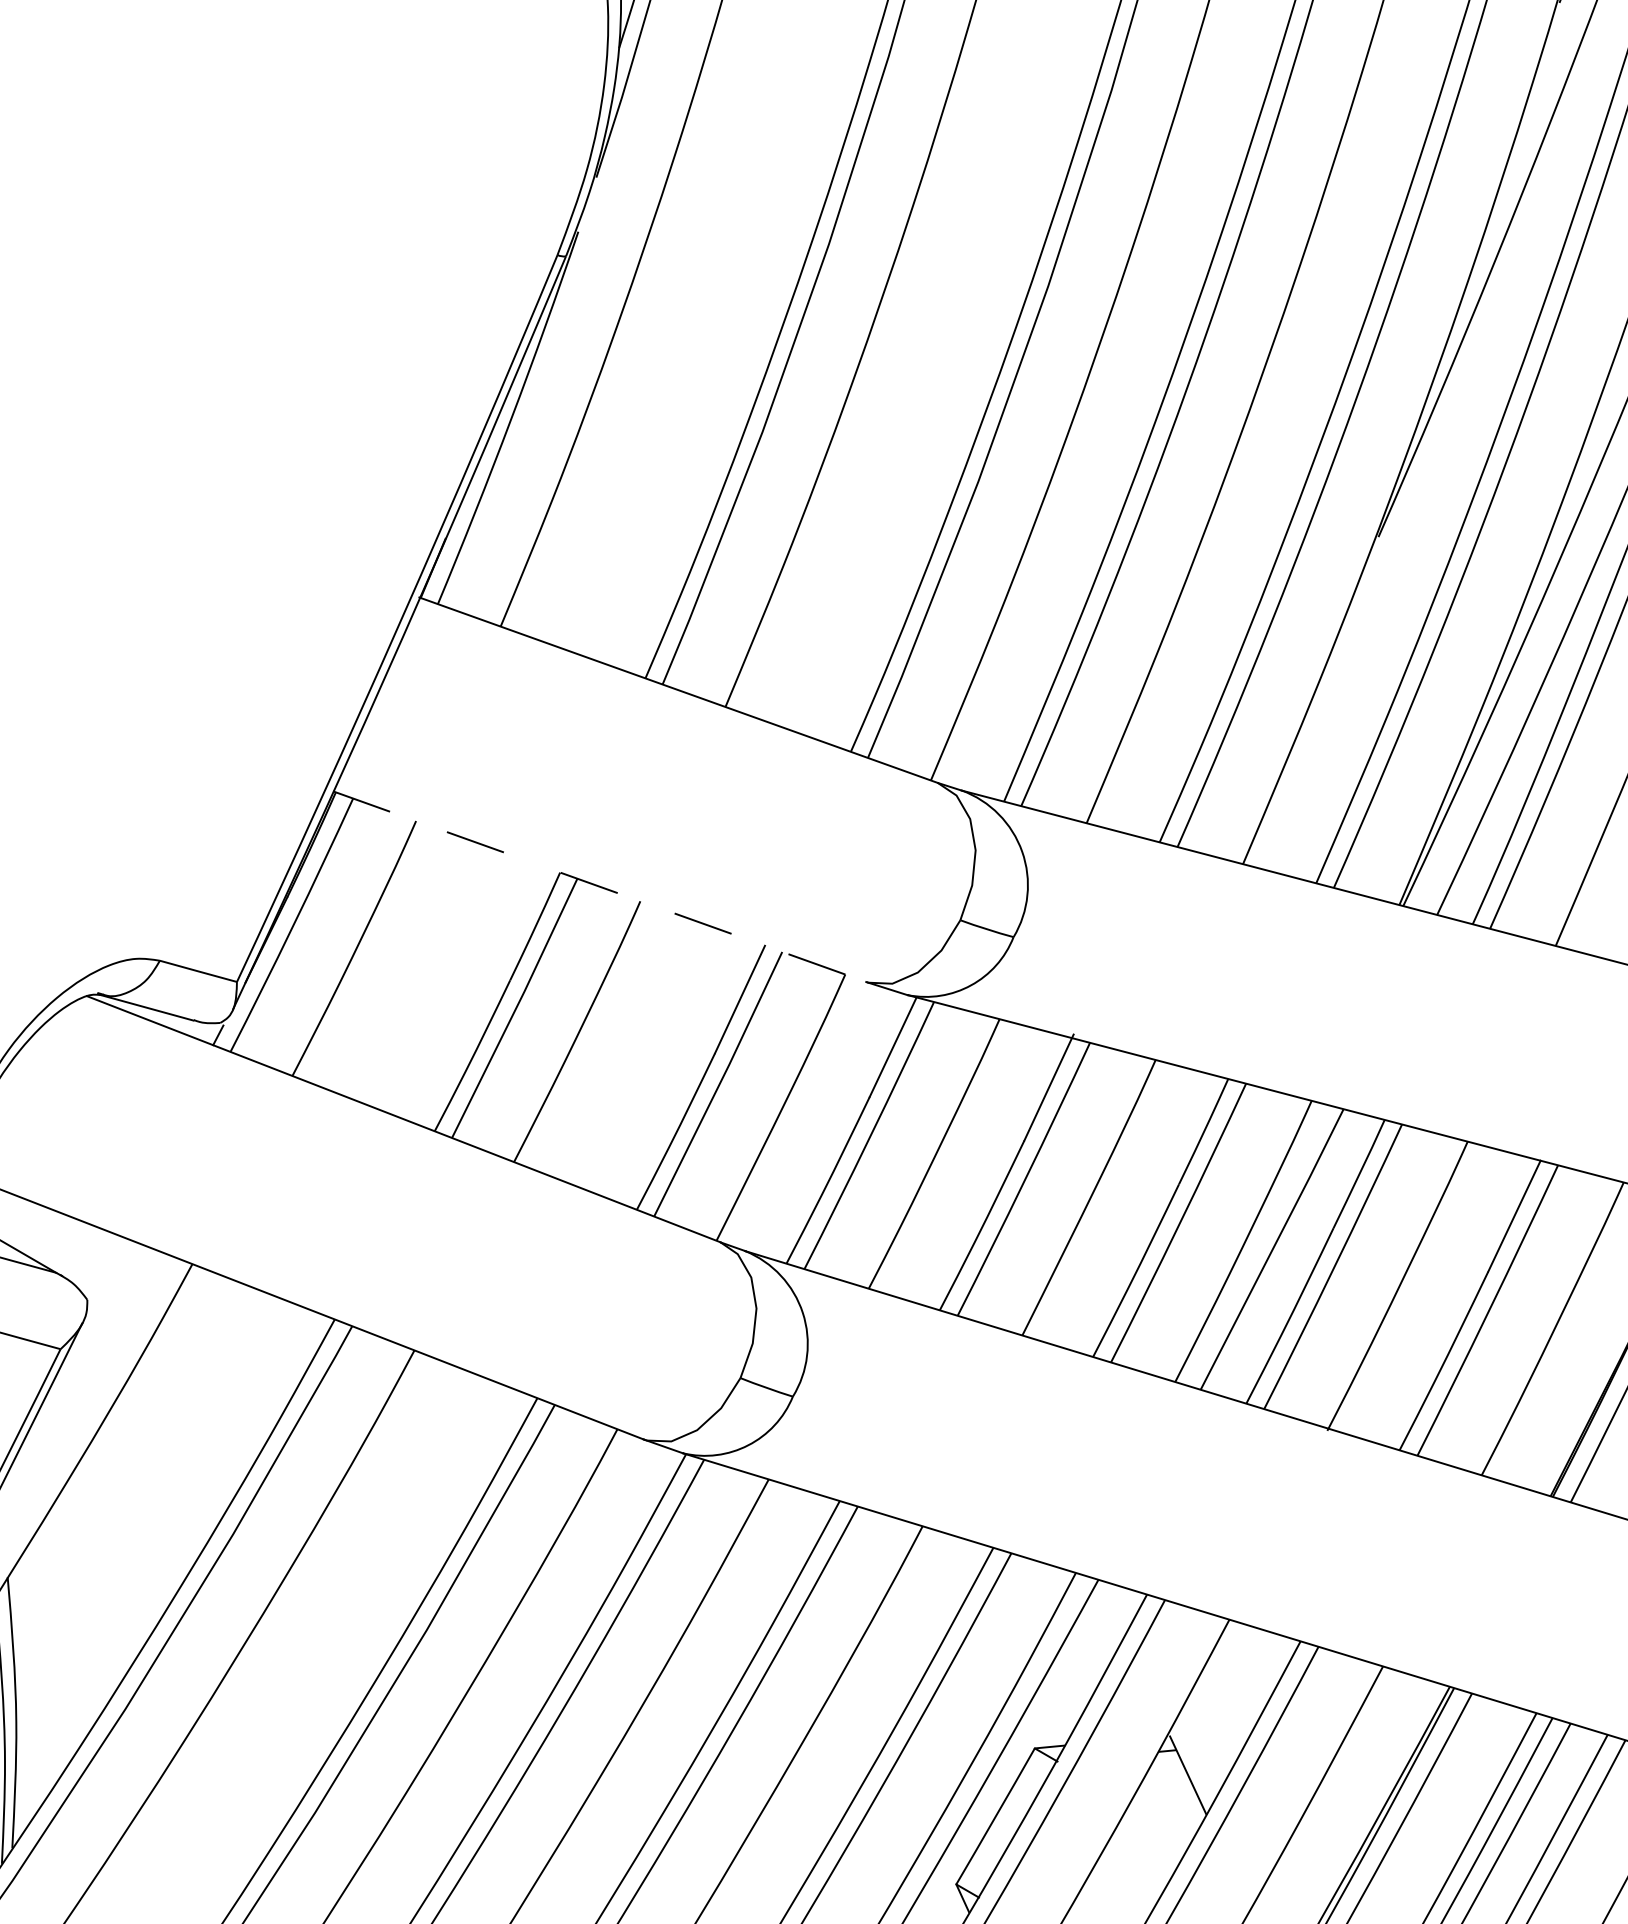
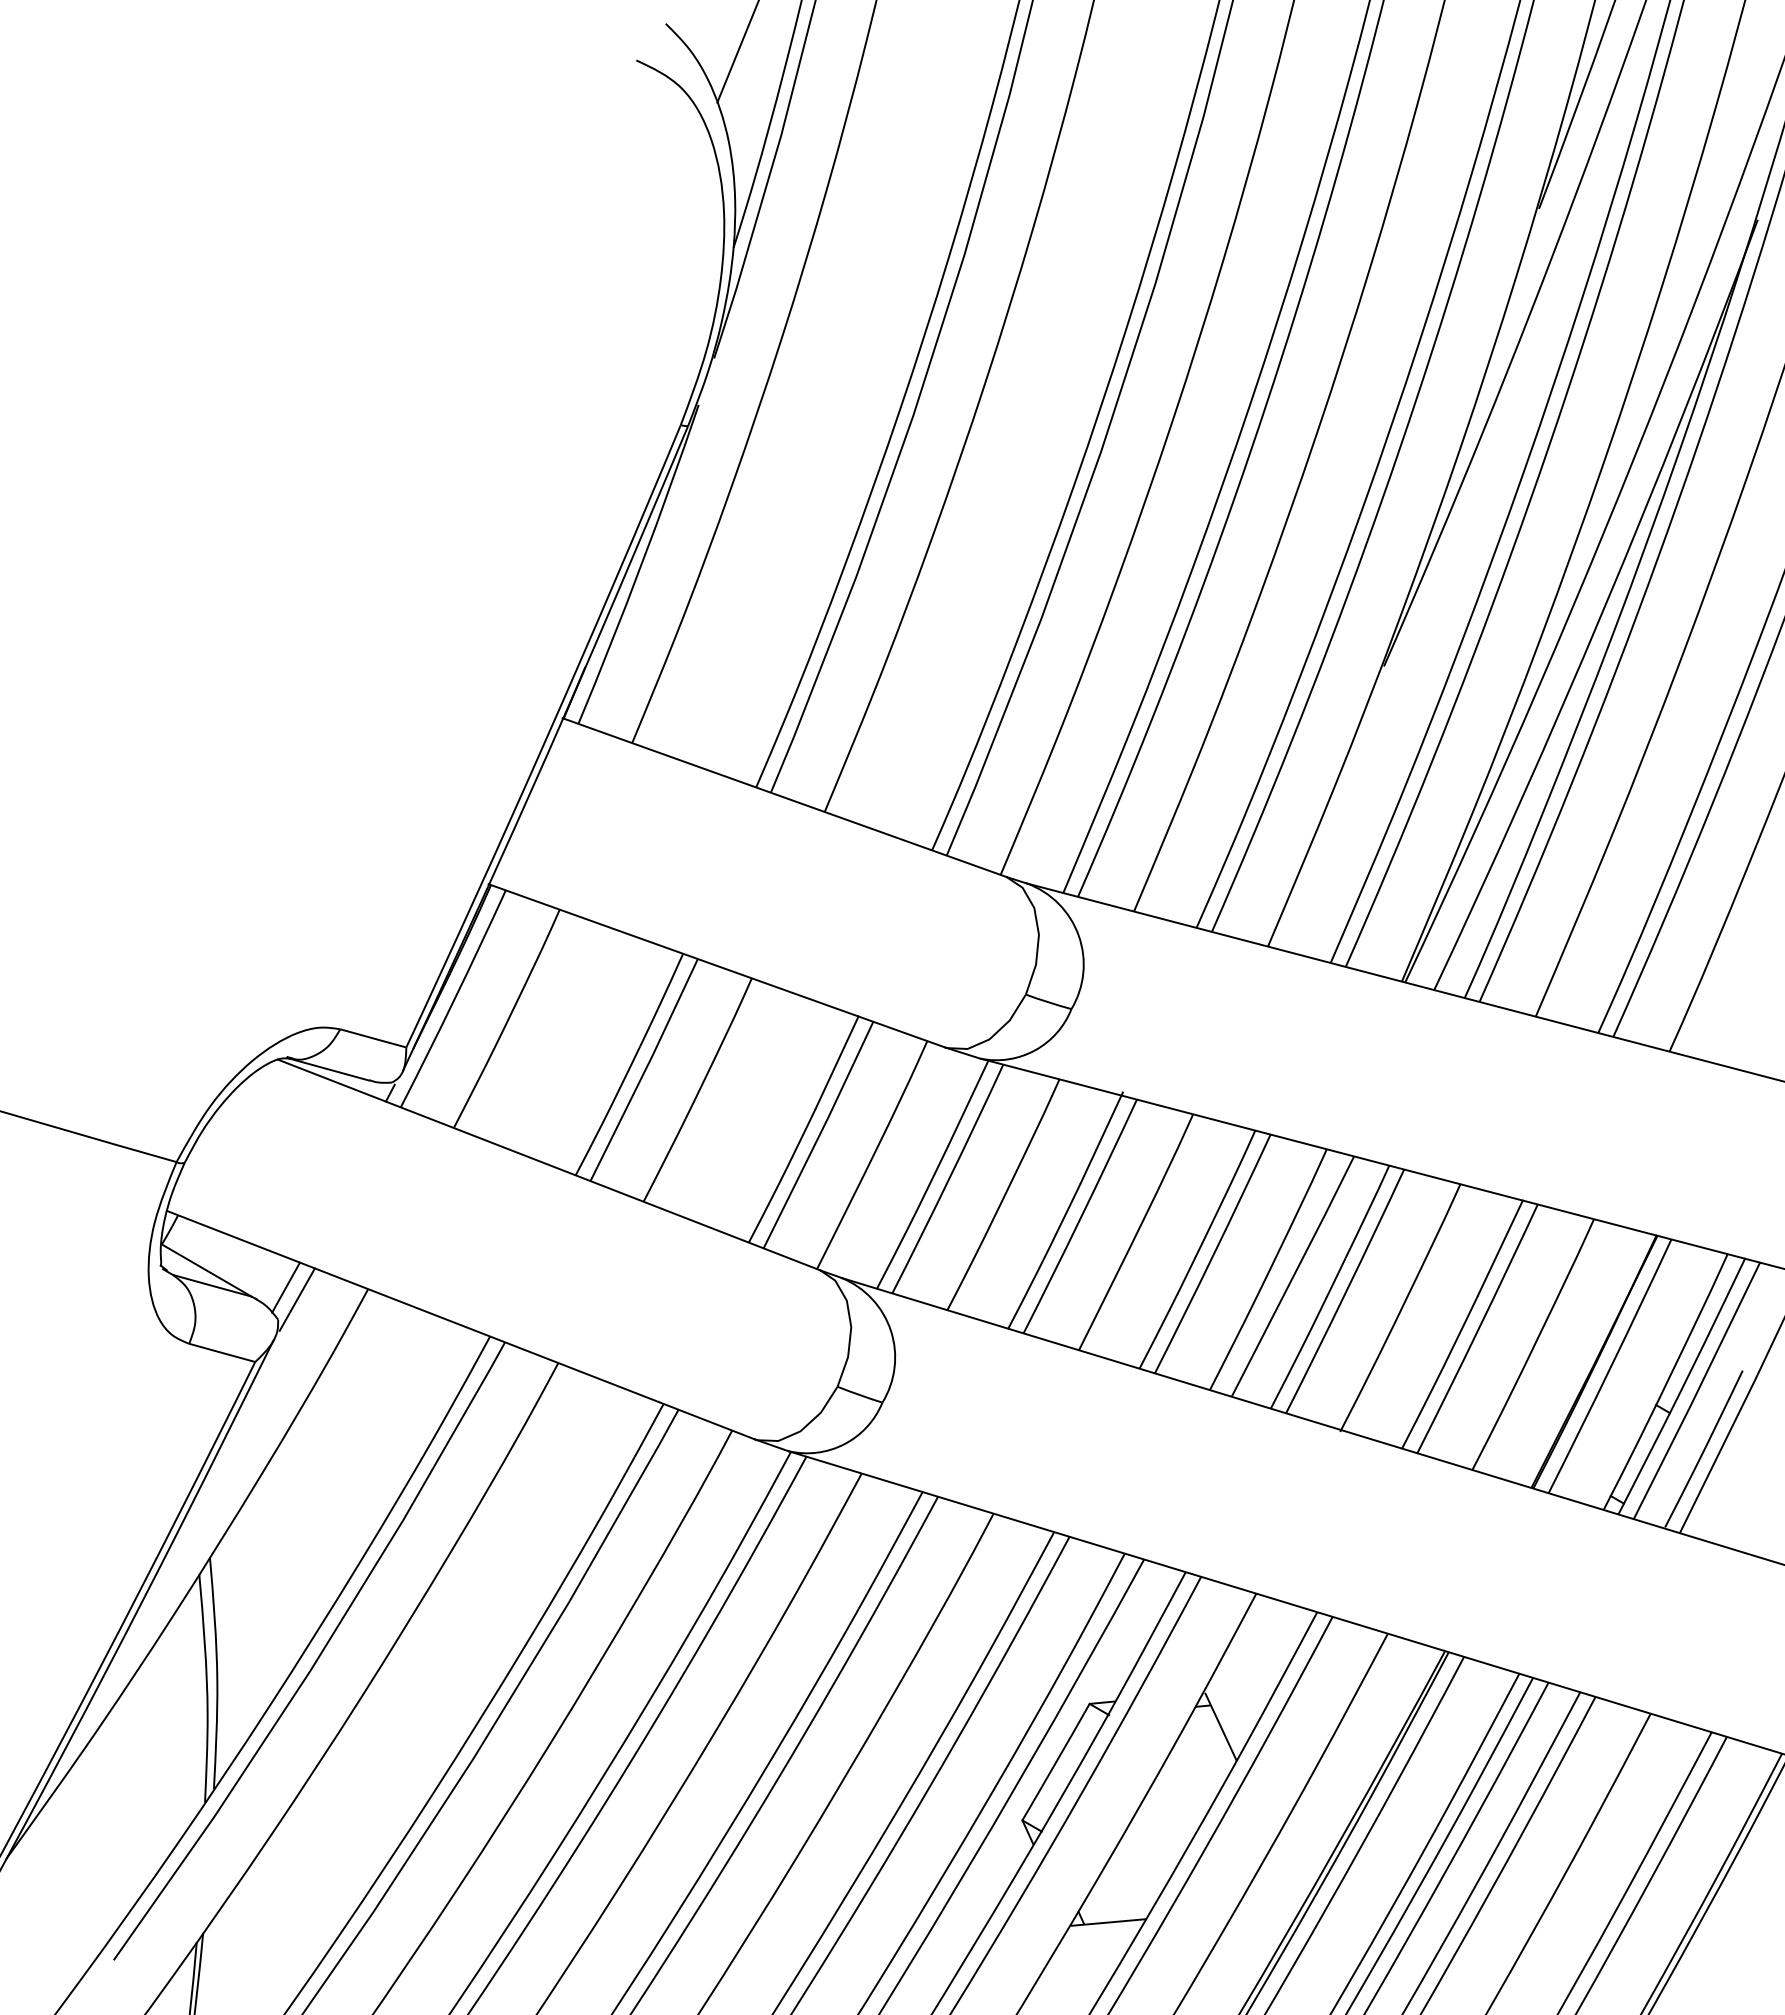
line: (600, 886) -> (717, 965), dashed -> solid
line: (95, 1262) -> (285, 1287), added
line: (108, 1276) -> (296, 1299), added

